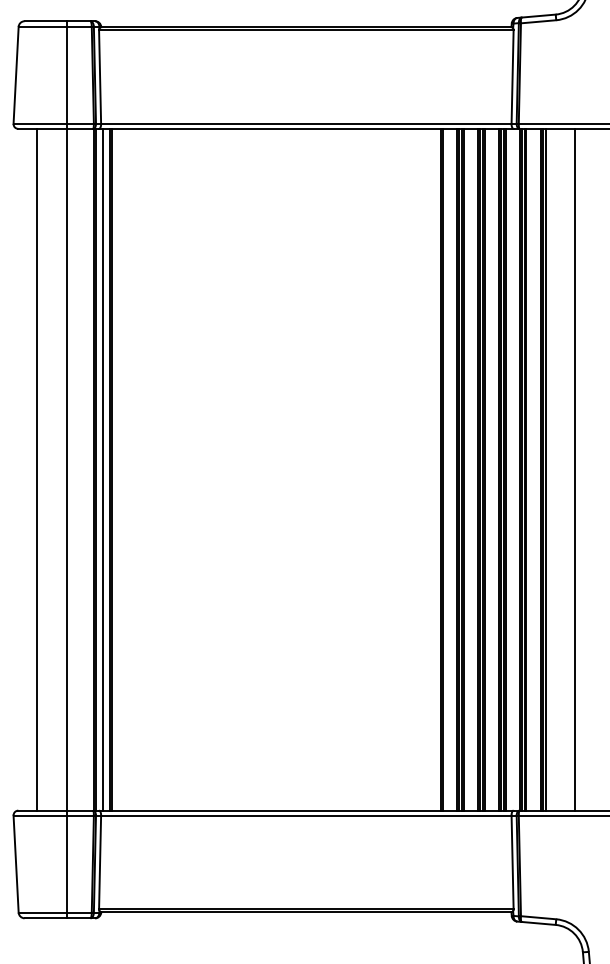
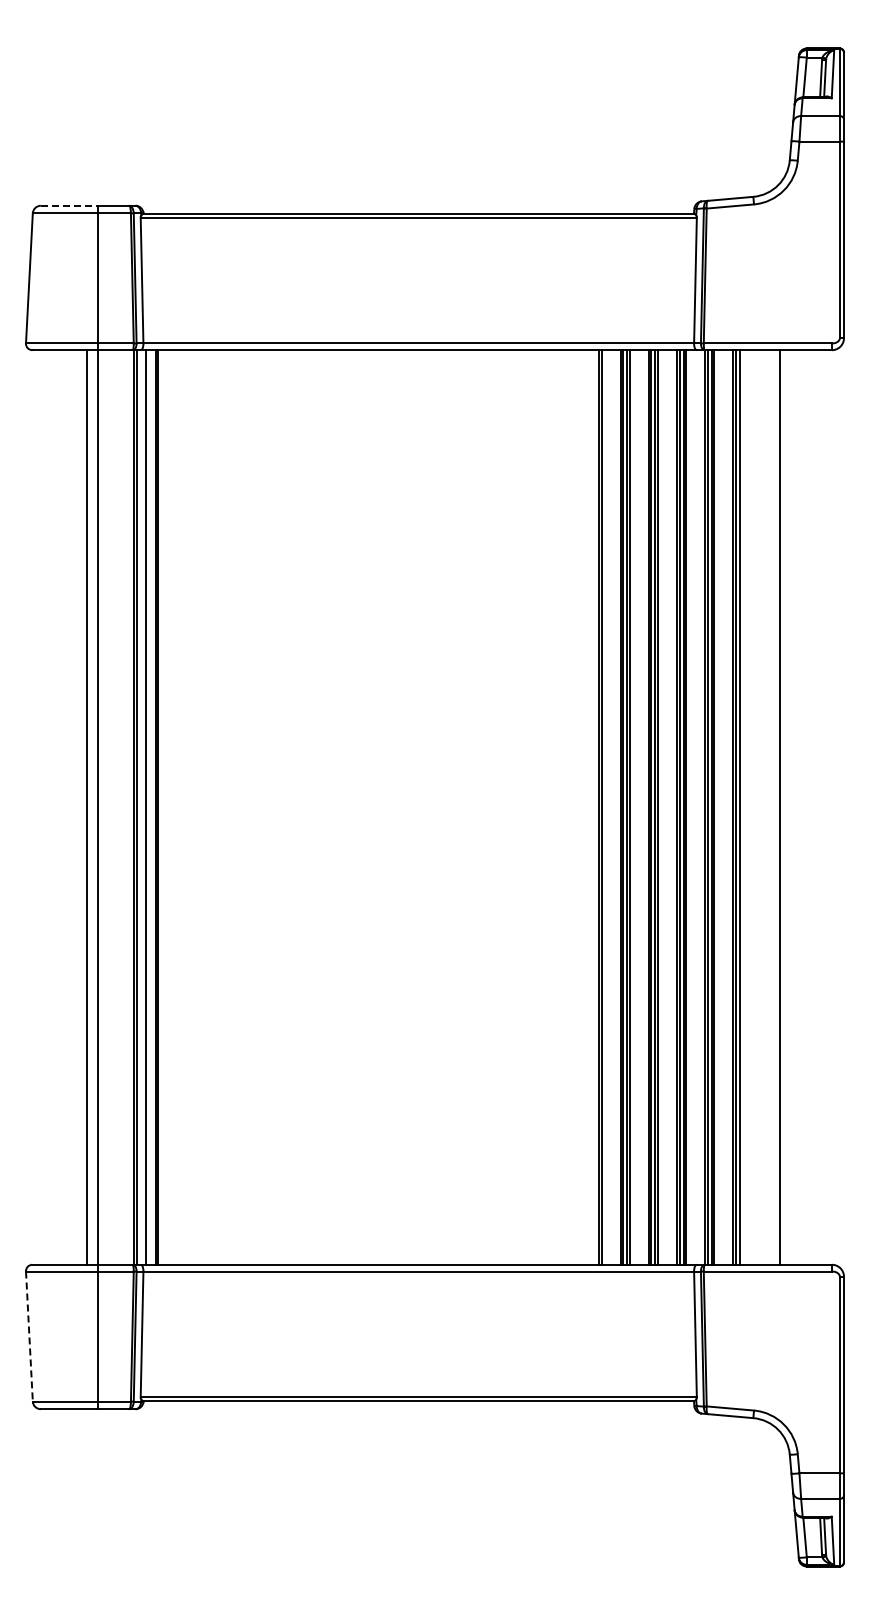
line: (45, 21) -> (69, 205), solid -> dashed
line: (37, 469) -> (86, 807), moved
line: (16, 864) -> (29, 1337), solid -> dashed

